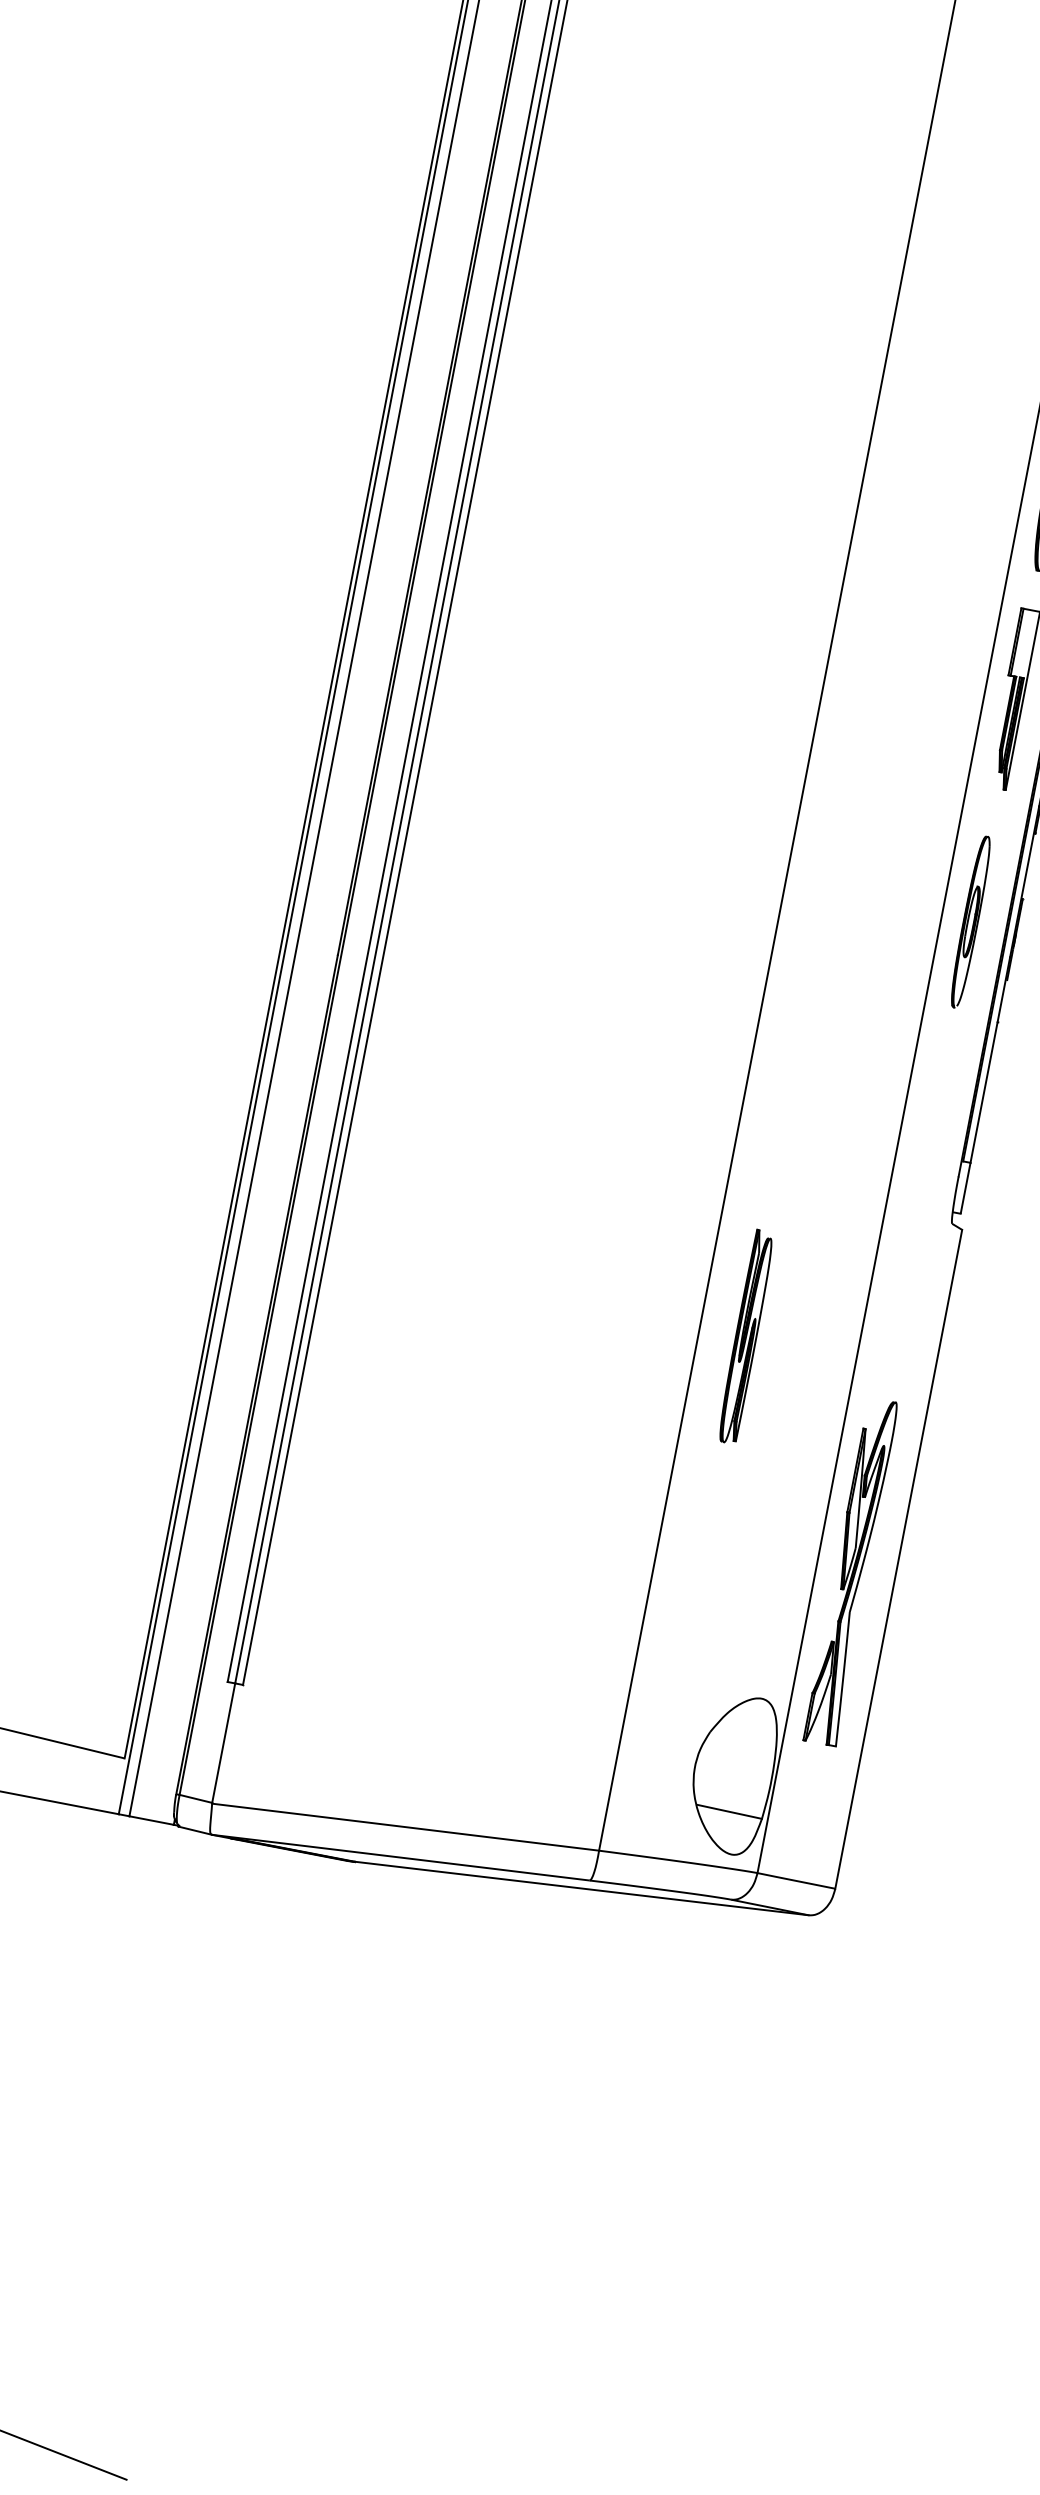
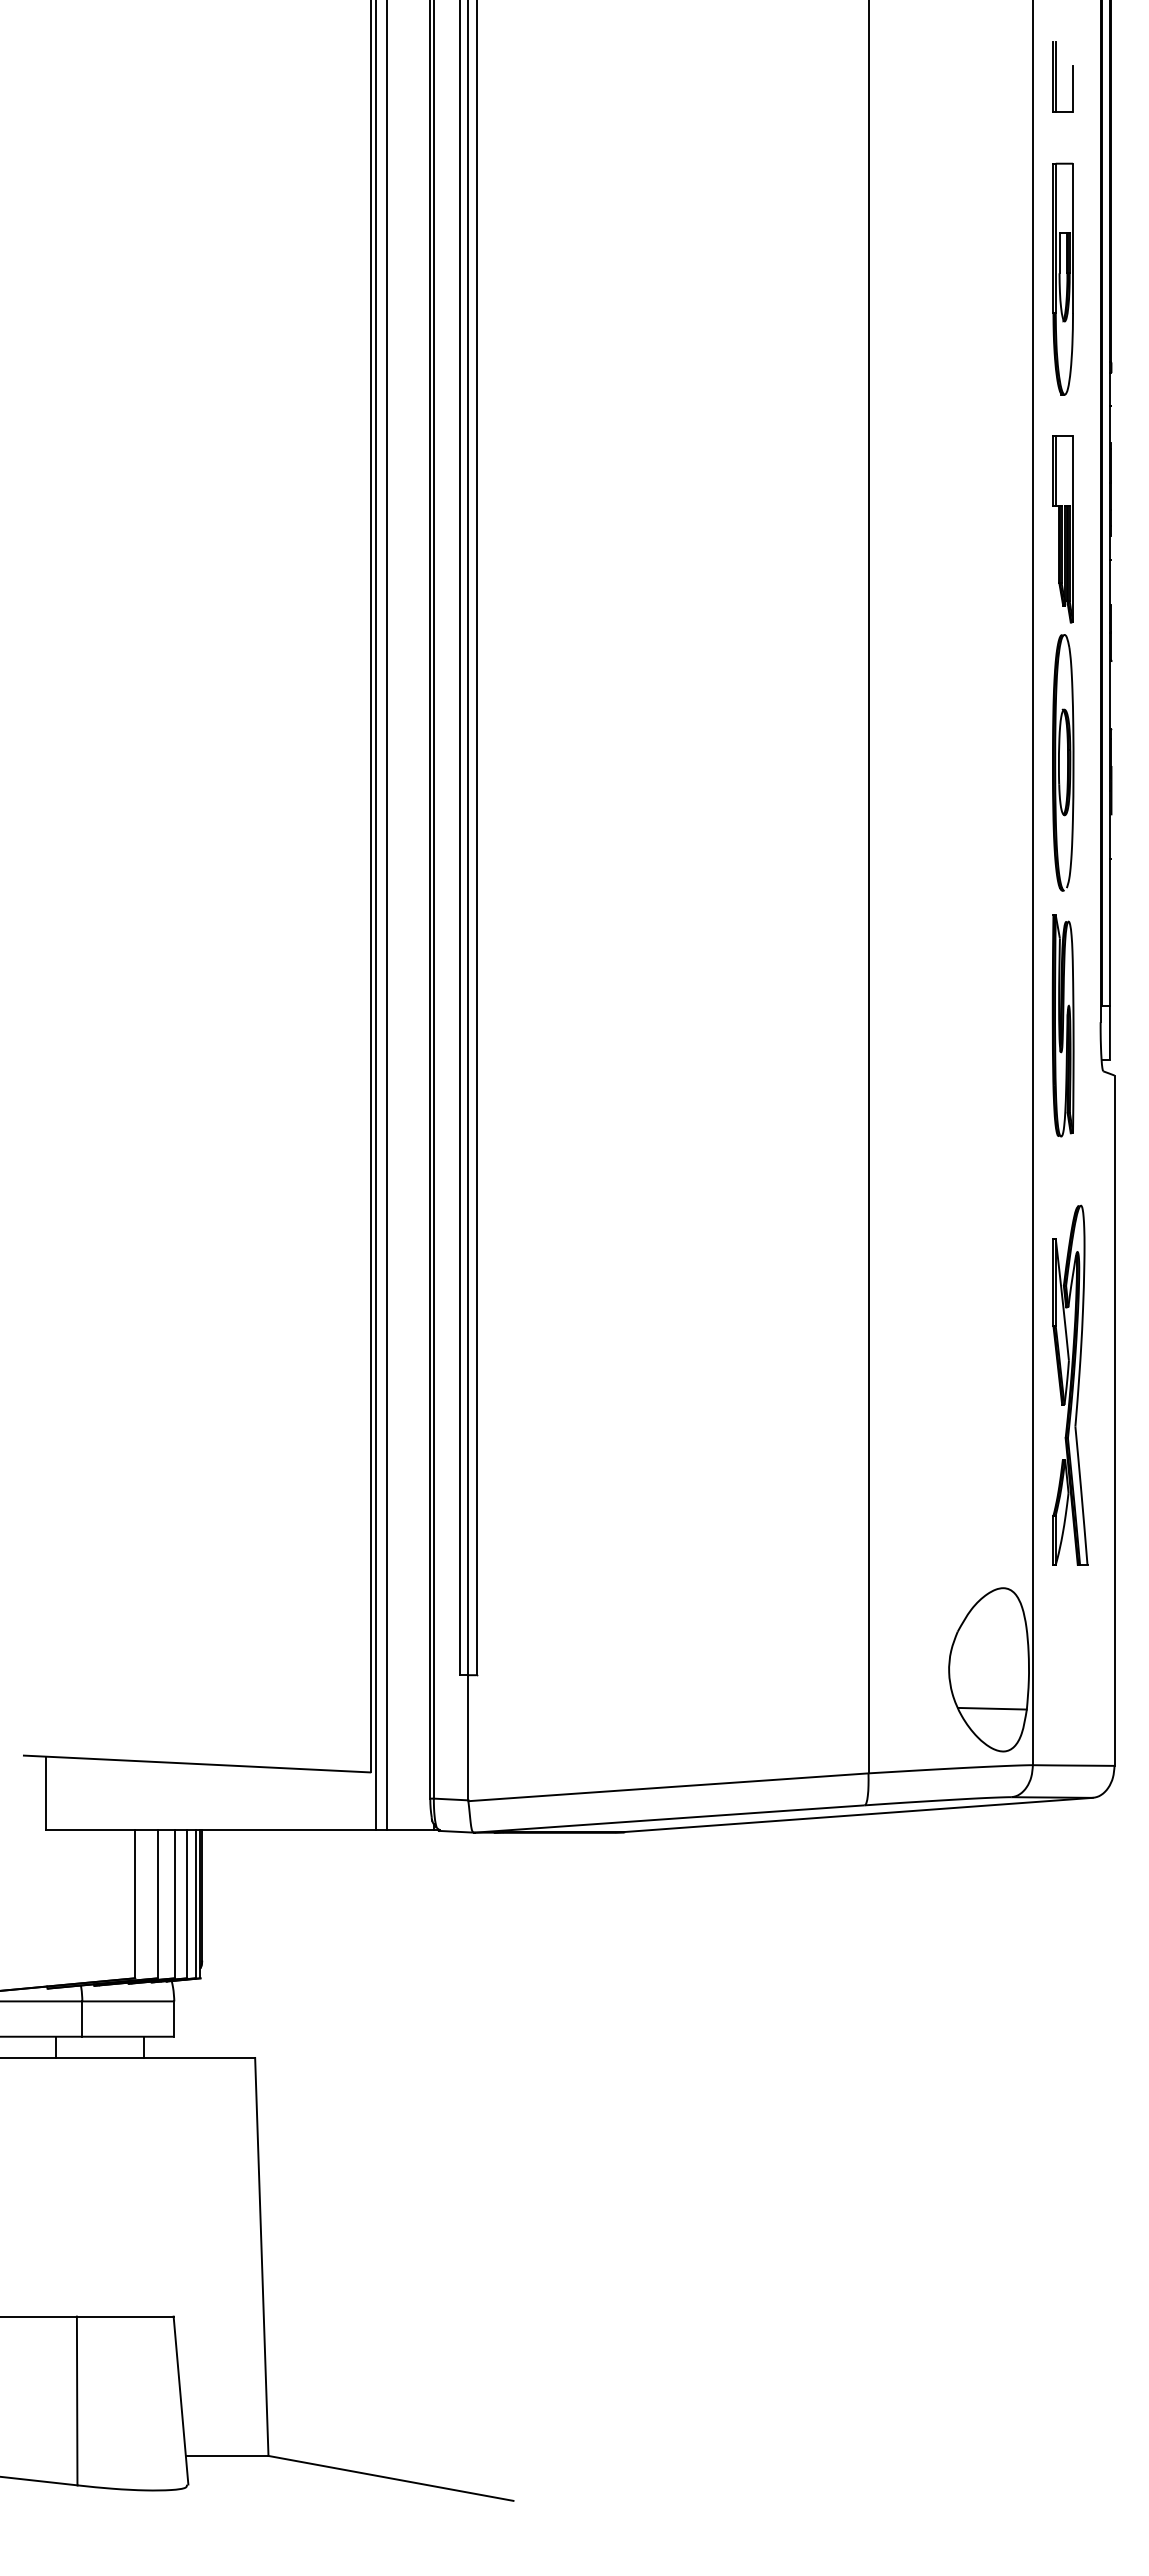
part: (970, 921) -> (1063, 762), size x1.43
part: (745, 1336) -> (1062, 1025), moved
part: (852, 1571) -> (1070, 1384), moved

